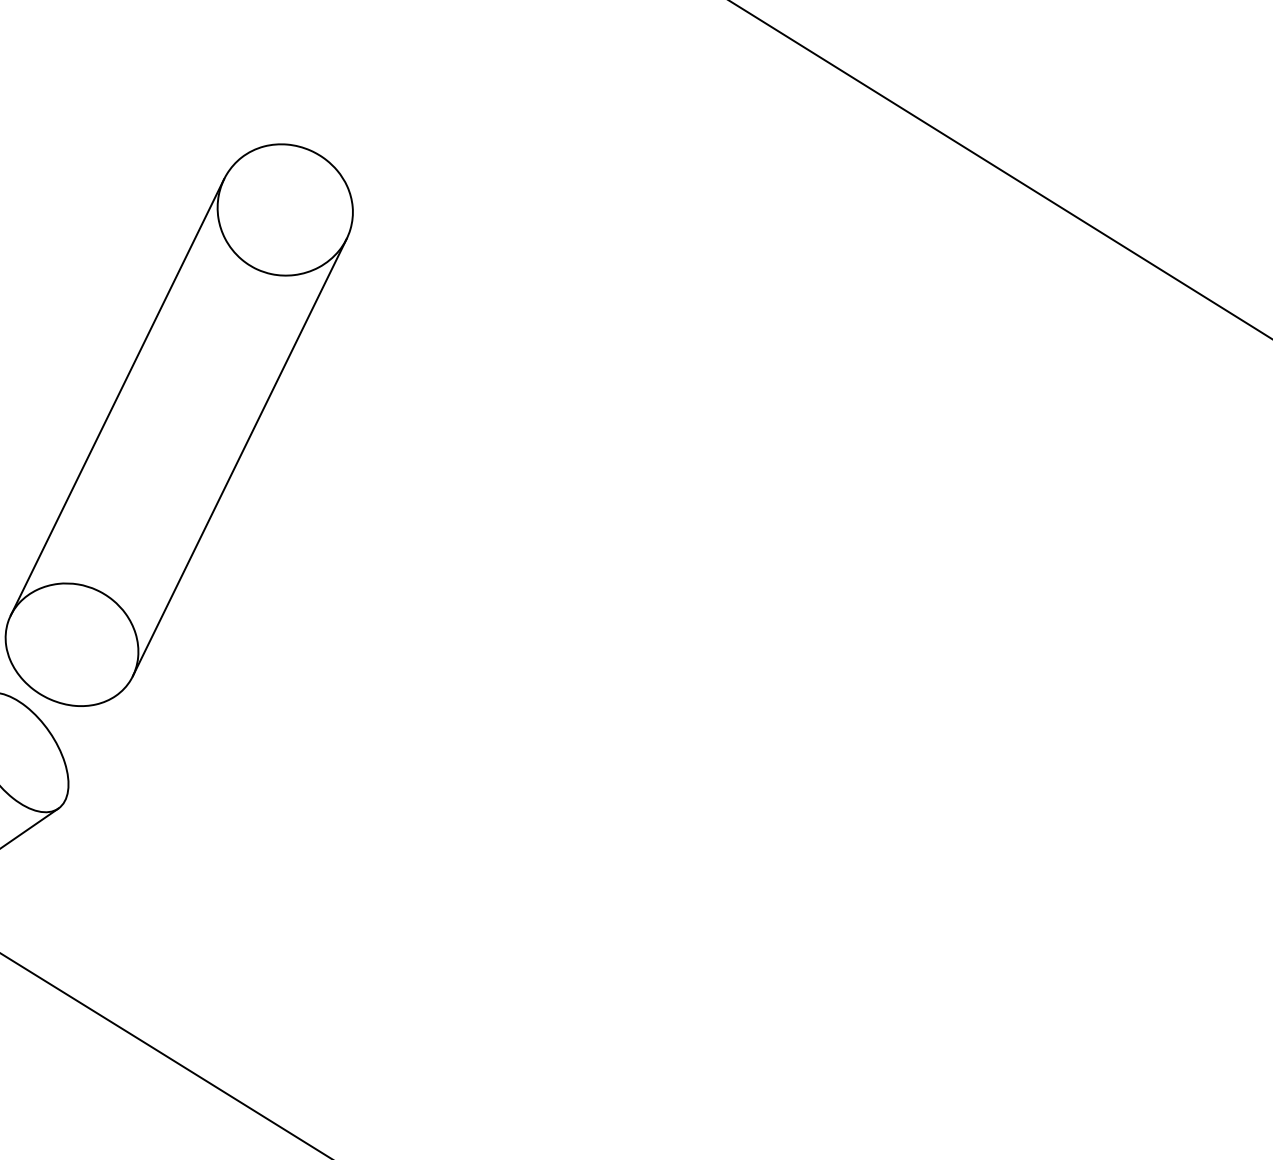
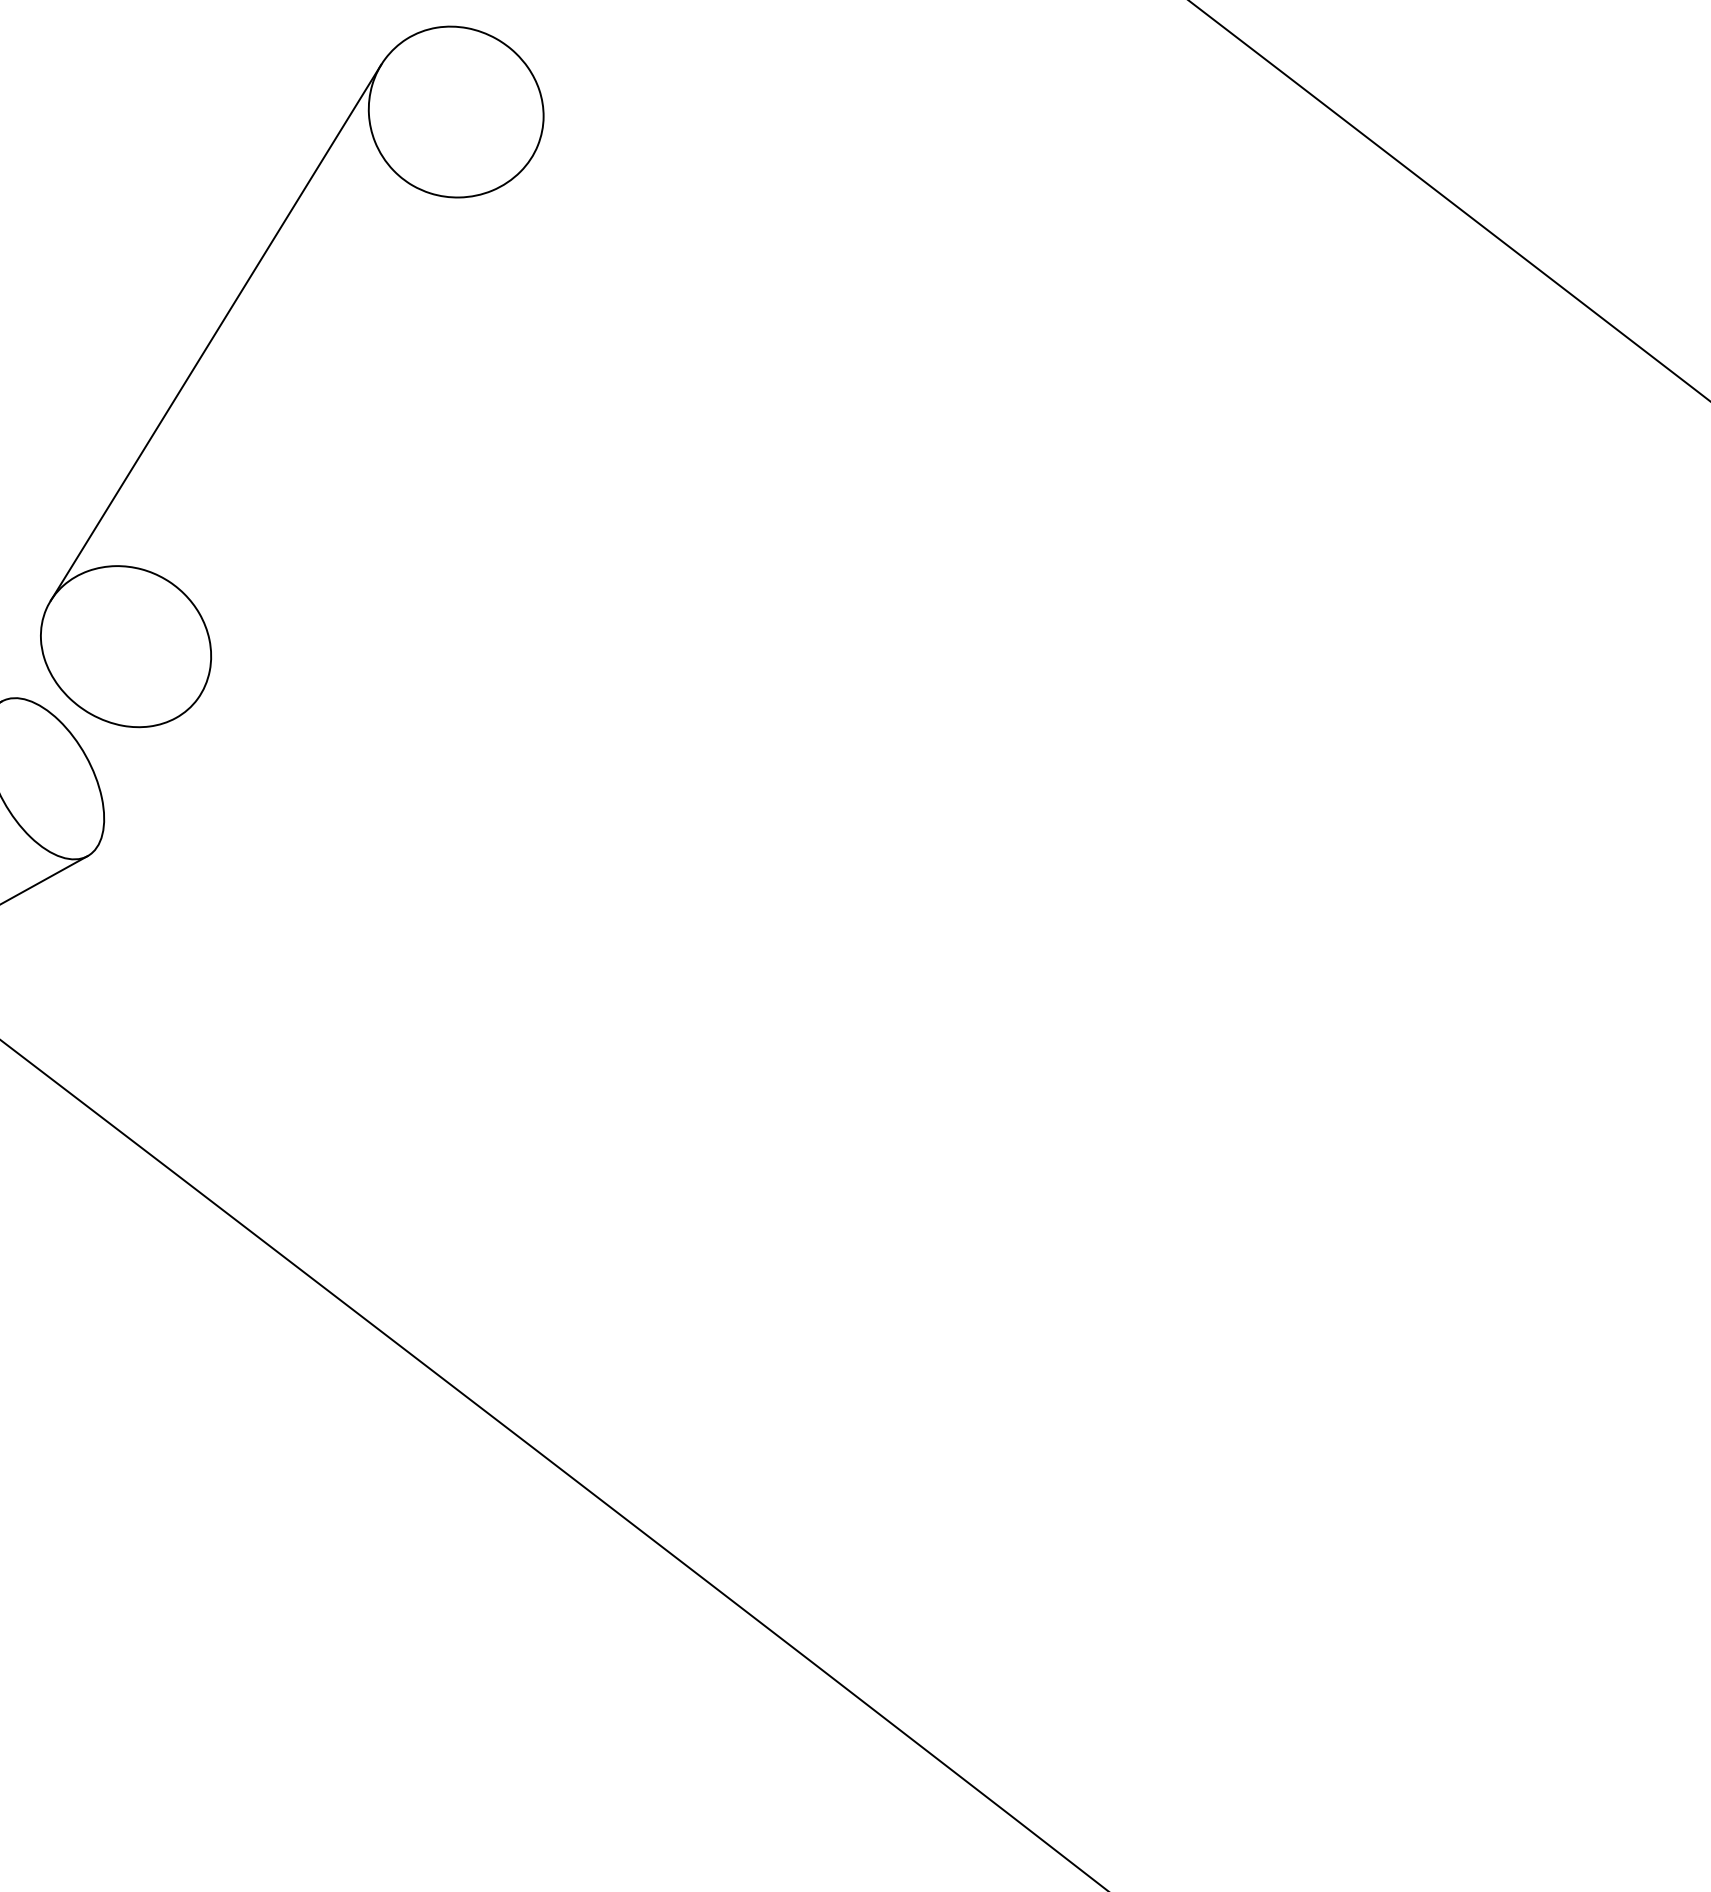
line: (239, 457) -> (365, 425), removed

